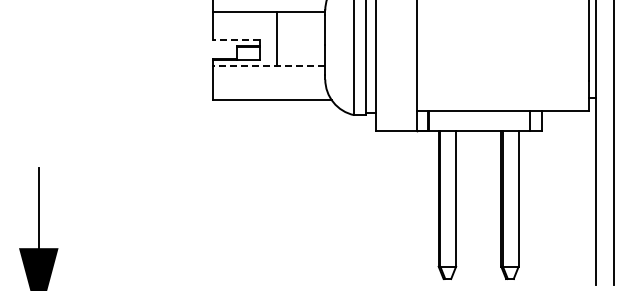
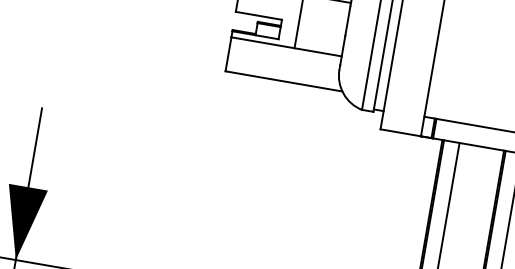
line: (236, 40) -> (258, 16), dashed -> solid
line: (269, 65) -> (286, 46), dashed -> solid

